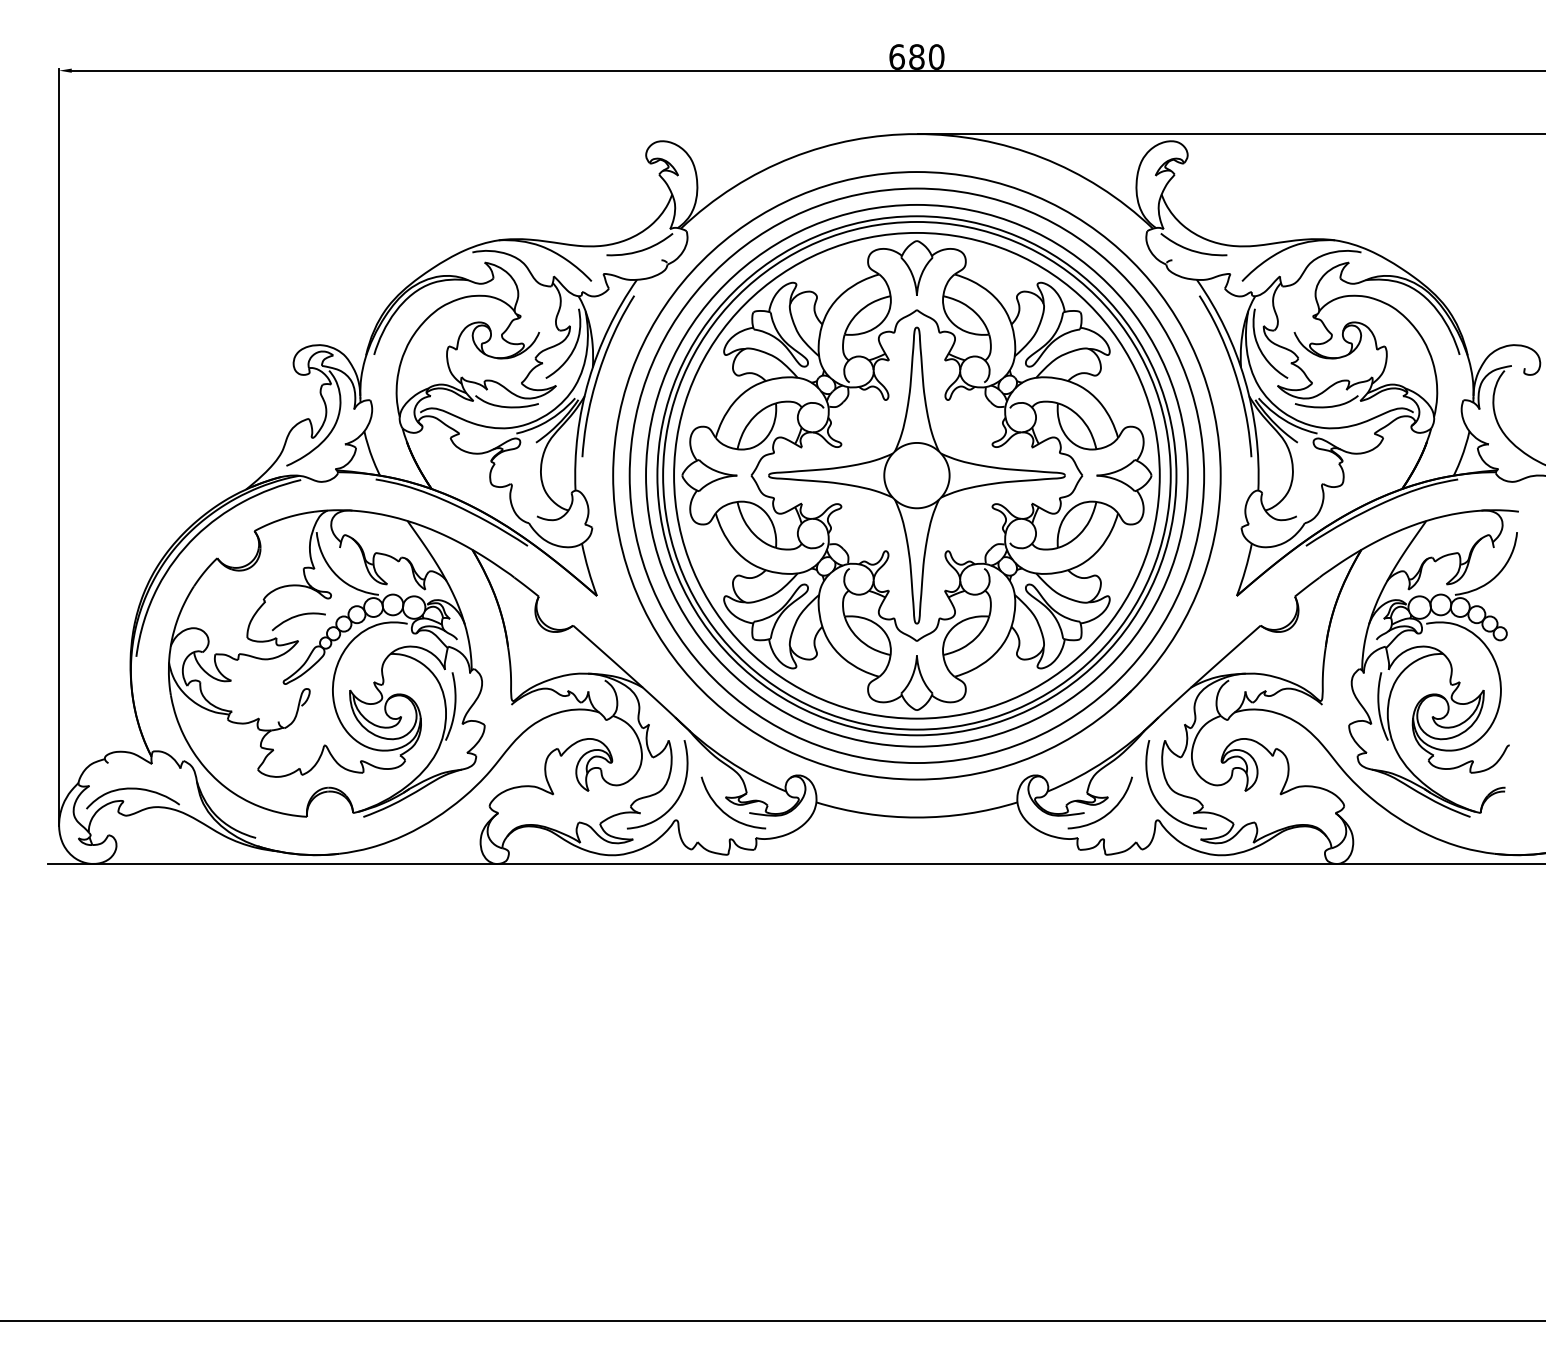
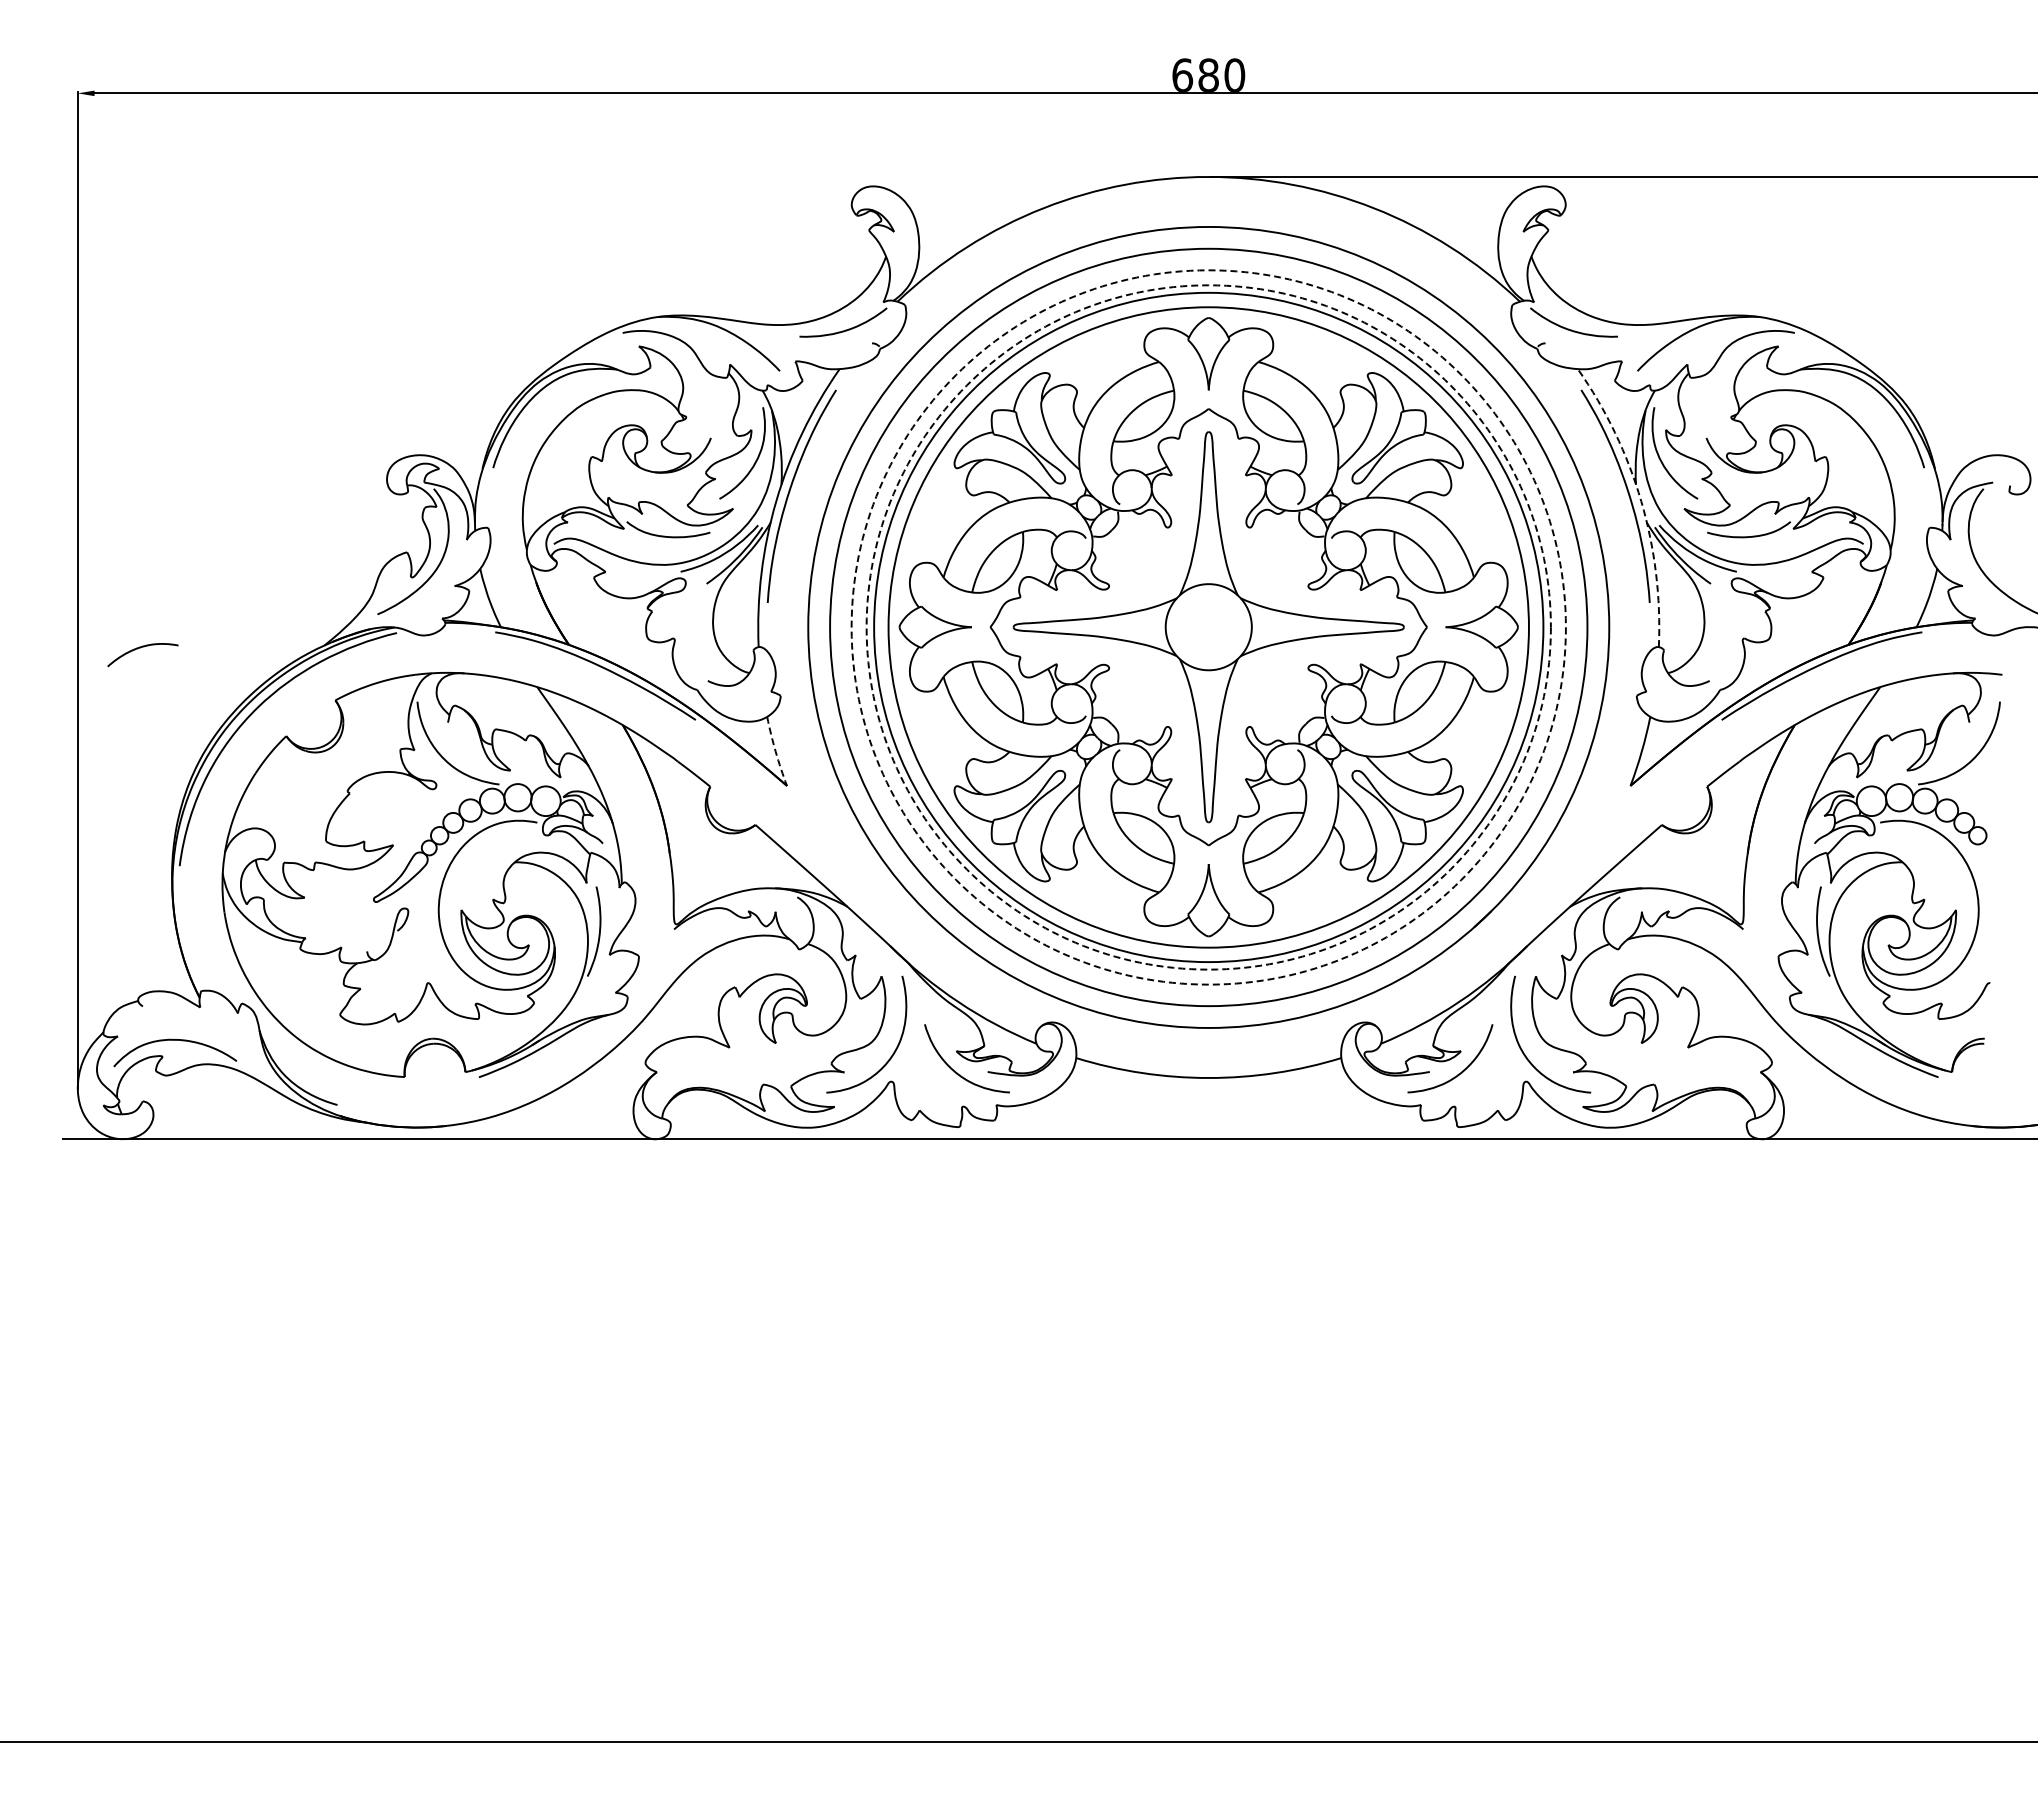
arc: (1245, 380) -> (1641, 501), solid -> dashed
circle: (916, 475) -> (1208, 627), solid -> dashed
circle: (916, 475) -> (1208, 627), solid -> dashed
arc: (588, 569) -> (775, 751), solid -> dashed
curve: (297, 616) -> (140, 648), moved

